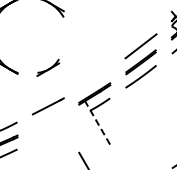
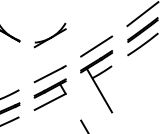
part: (47, 67) -> (49, 35), size x1.43
line: (94, 78) -> (96, 46), added
line: (97, 122) -> (99, 90), dashed -> solid
part: (47, 126) -> (49, 94), added

